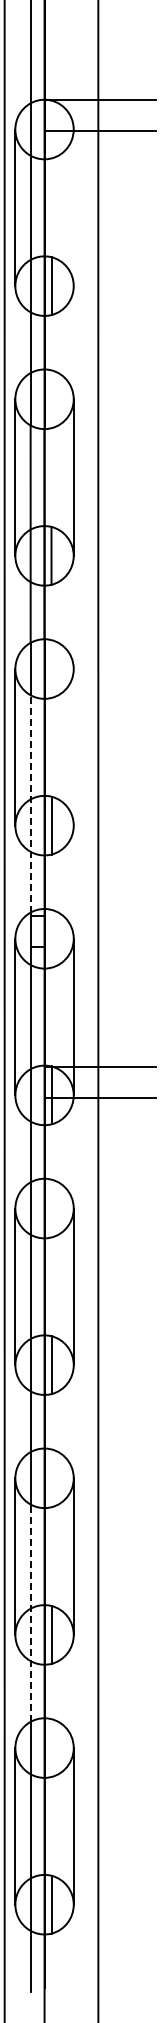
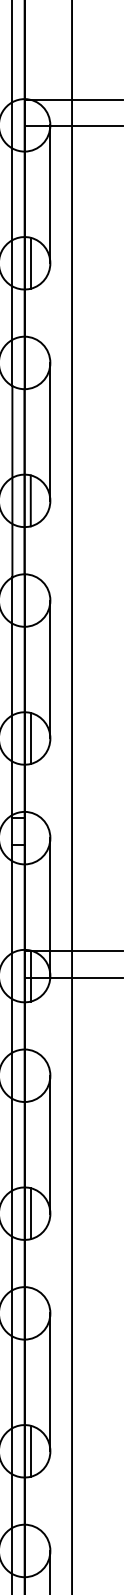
line: (73, 207) -> (50, 194), added
line: (73, 747) -> (50, 669), added
line: (30, 803) -> (12, 718), dashed -> solid
line: (30, 1613) -> (12, 1432), dashed -> solid

